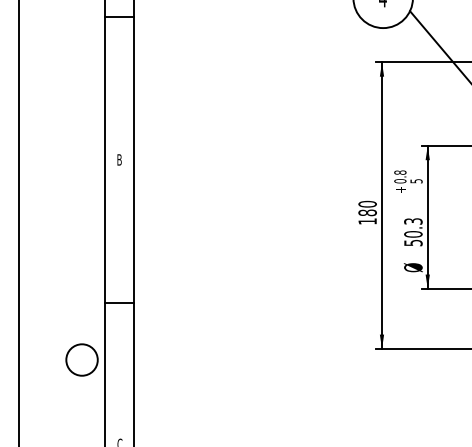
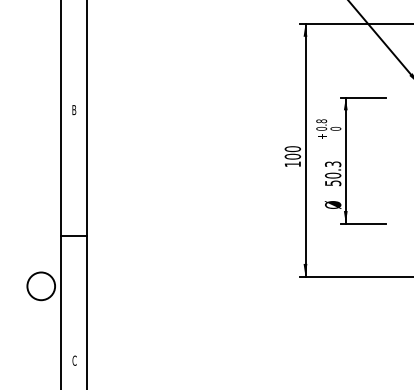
text: (416, 181) -> (335, 129), 5 -> 0
text: (367, 212) -> (292, 156), 180 -> 100

